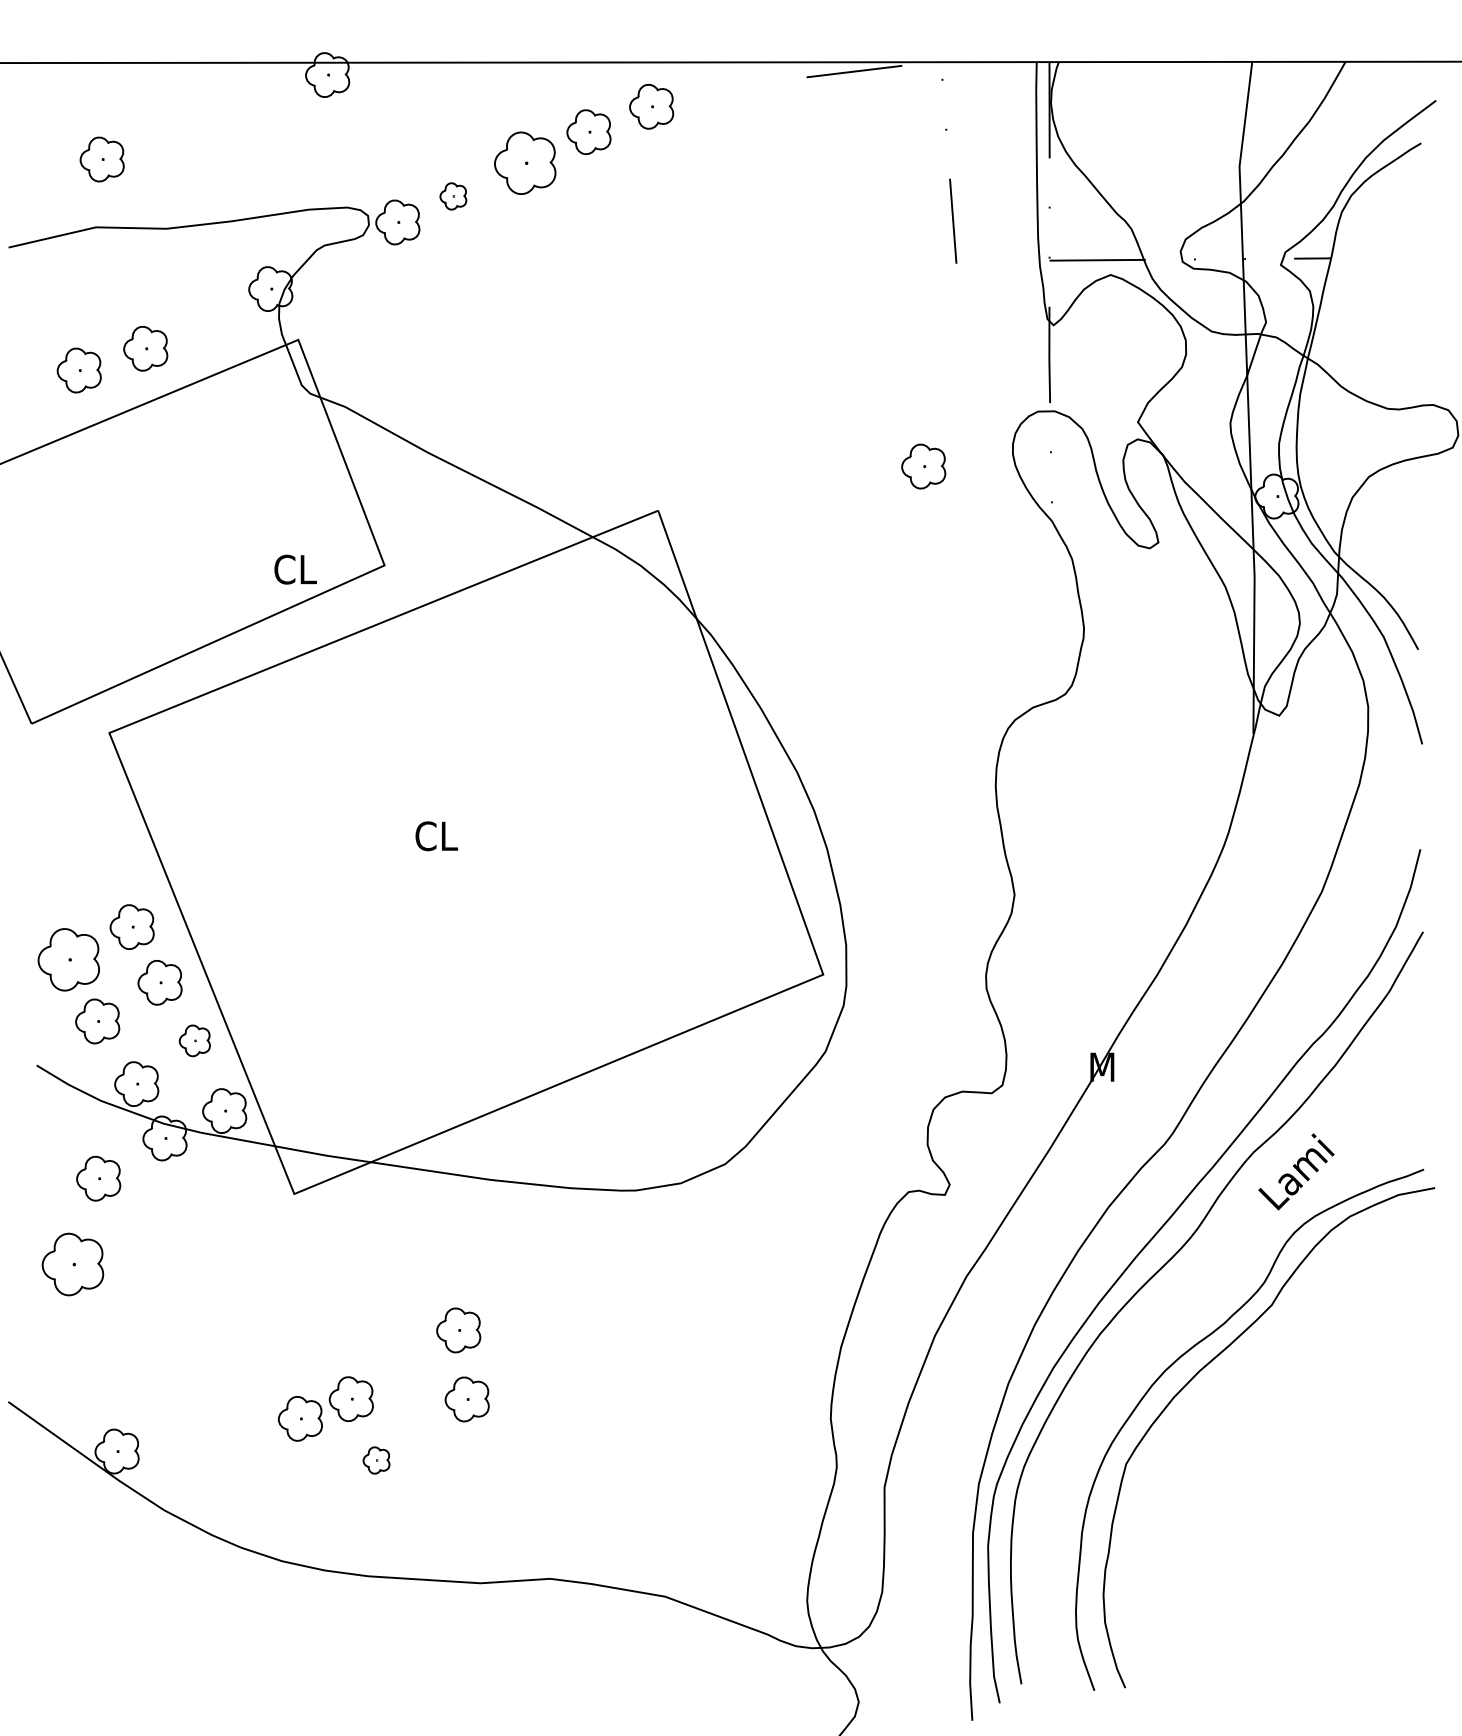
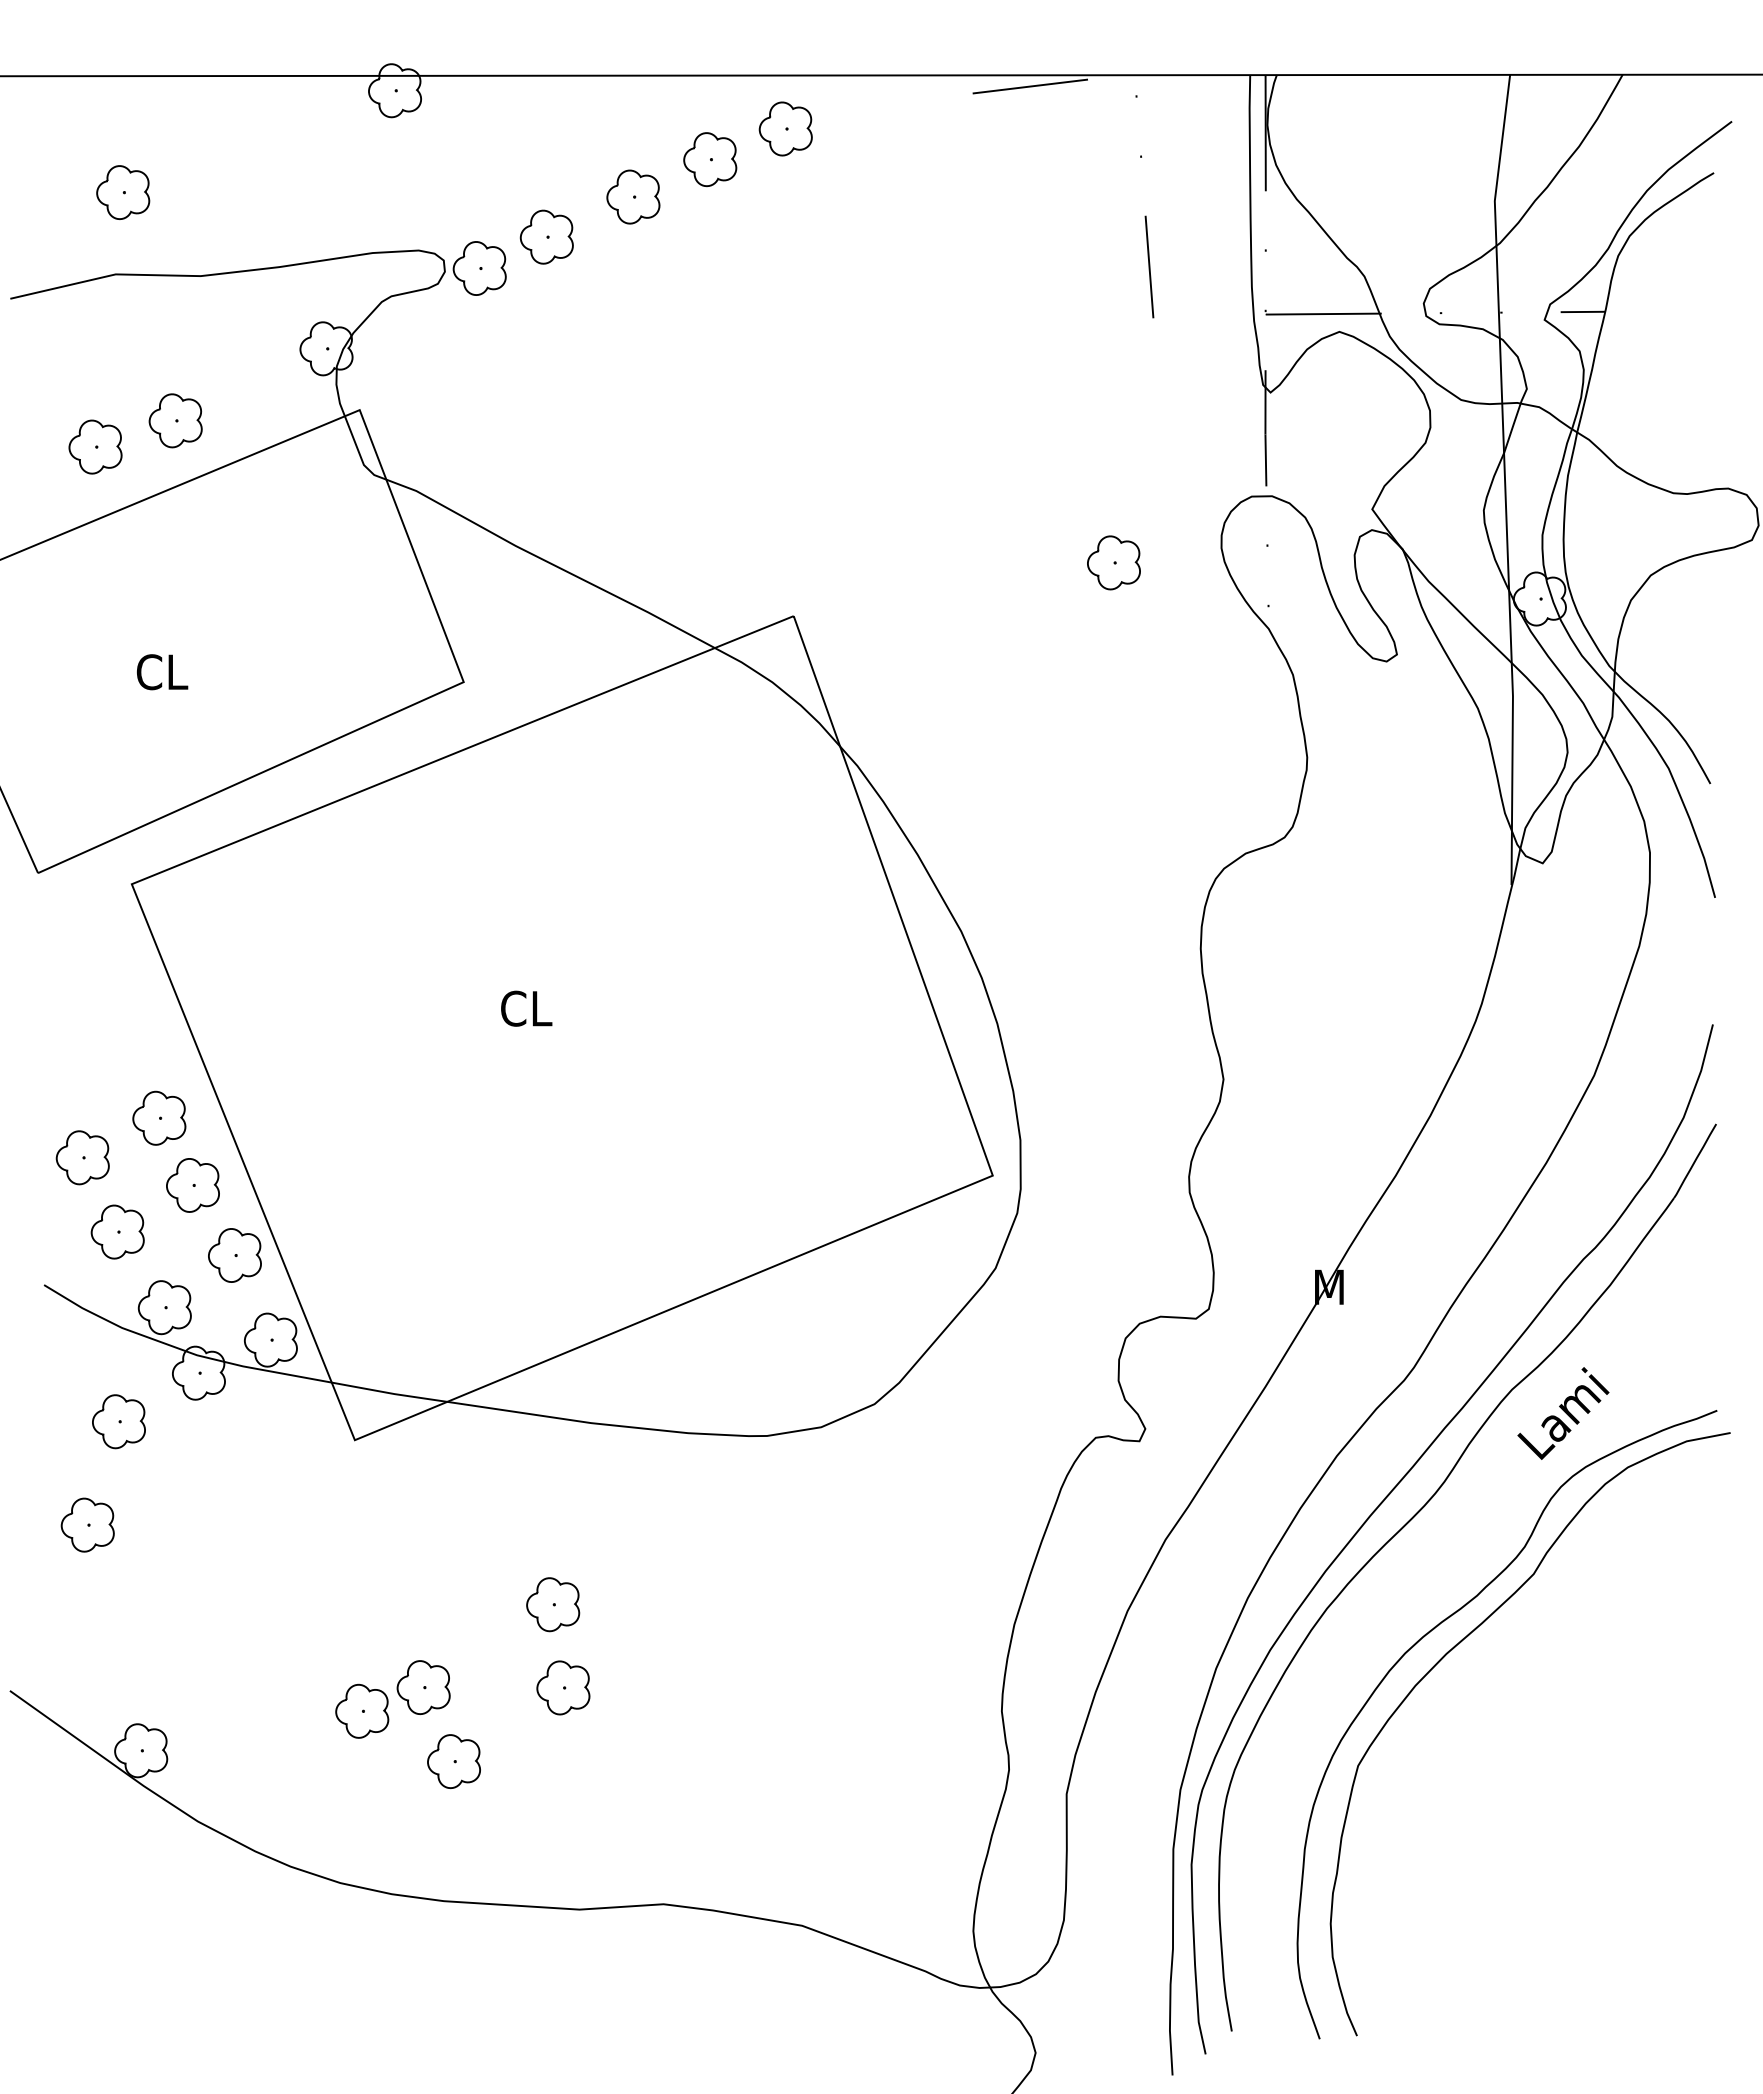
part: (525, 162) -> (633, 196), size x0.71
part: (453, 195) -> (546, 236), size x1.67
text: (295, 569) -> (162, 672), moved
part: (68, 959) -> (82, 1157), size x0.71
part: (194, 1040) -> (234, 1255), size x1.43
part: (72, 1263) -> (87, 1524), size x0.71
part: (376, 1460) -> (453, 1761), size x1.67

